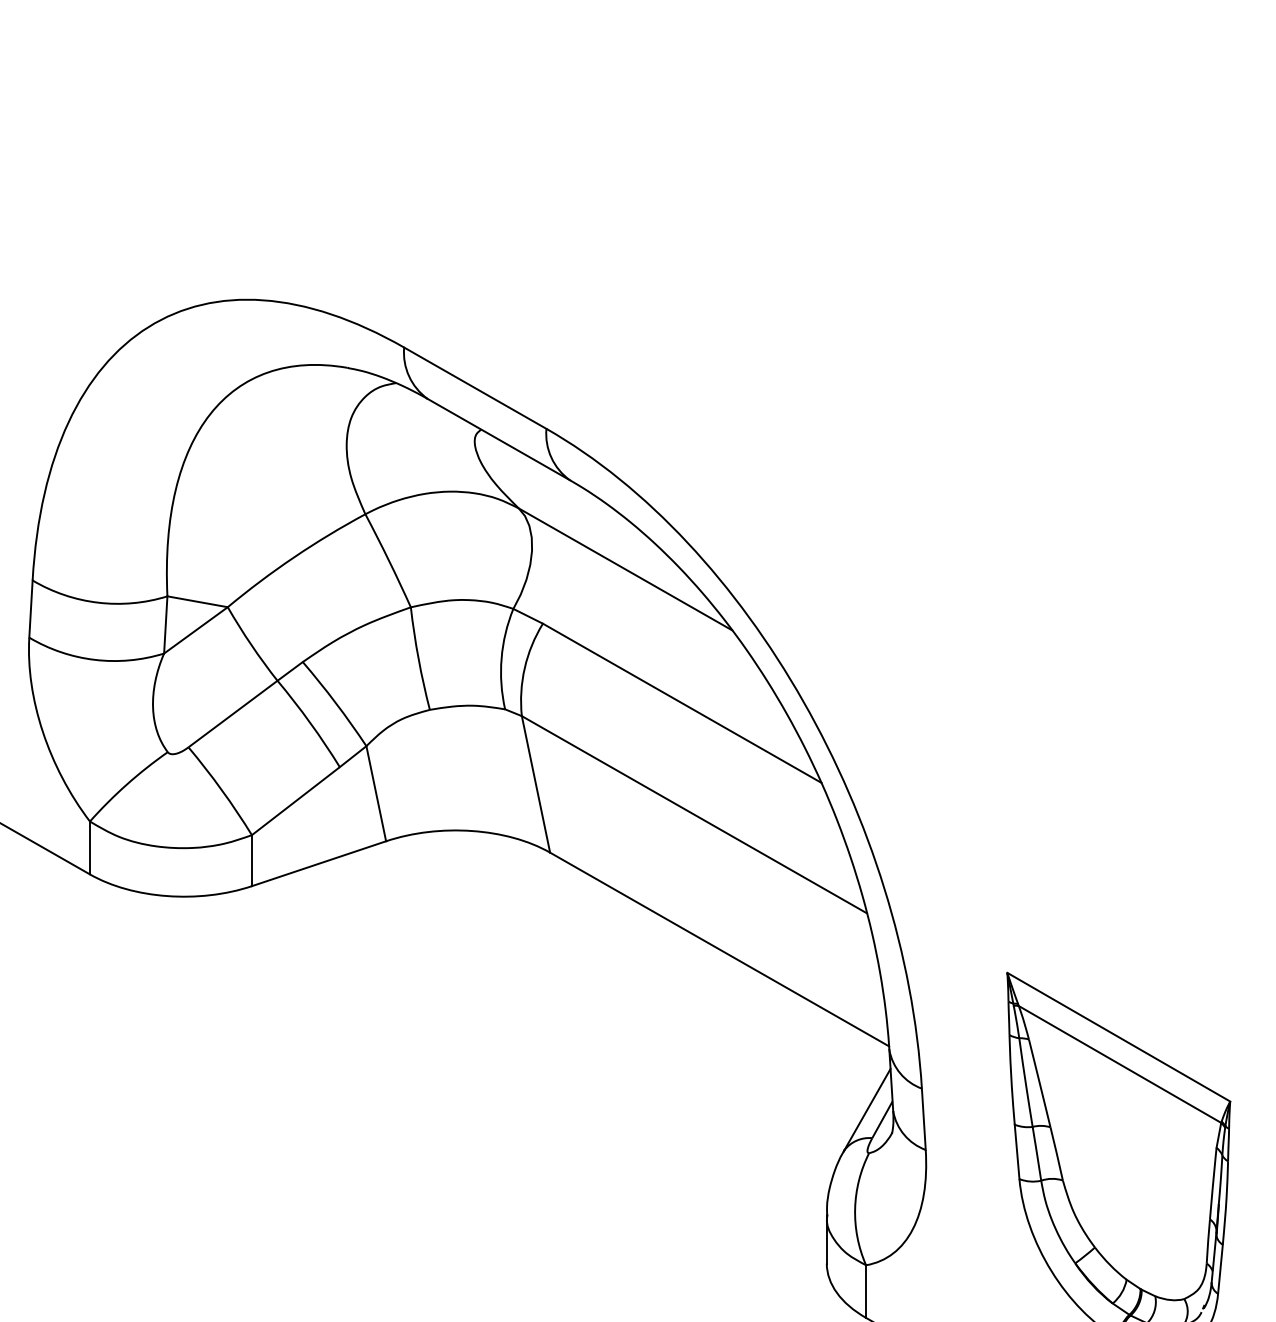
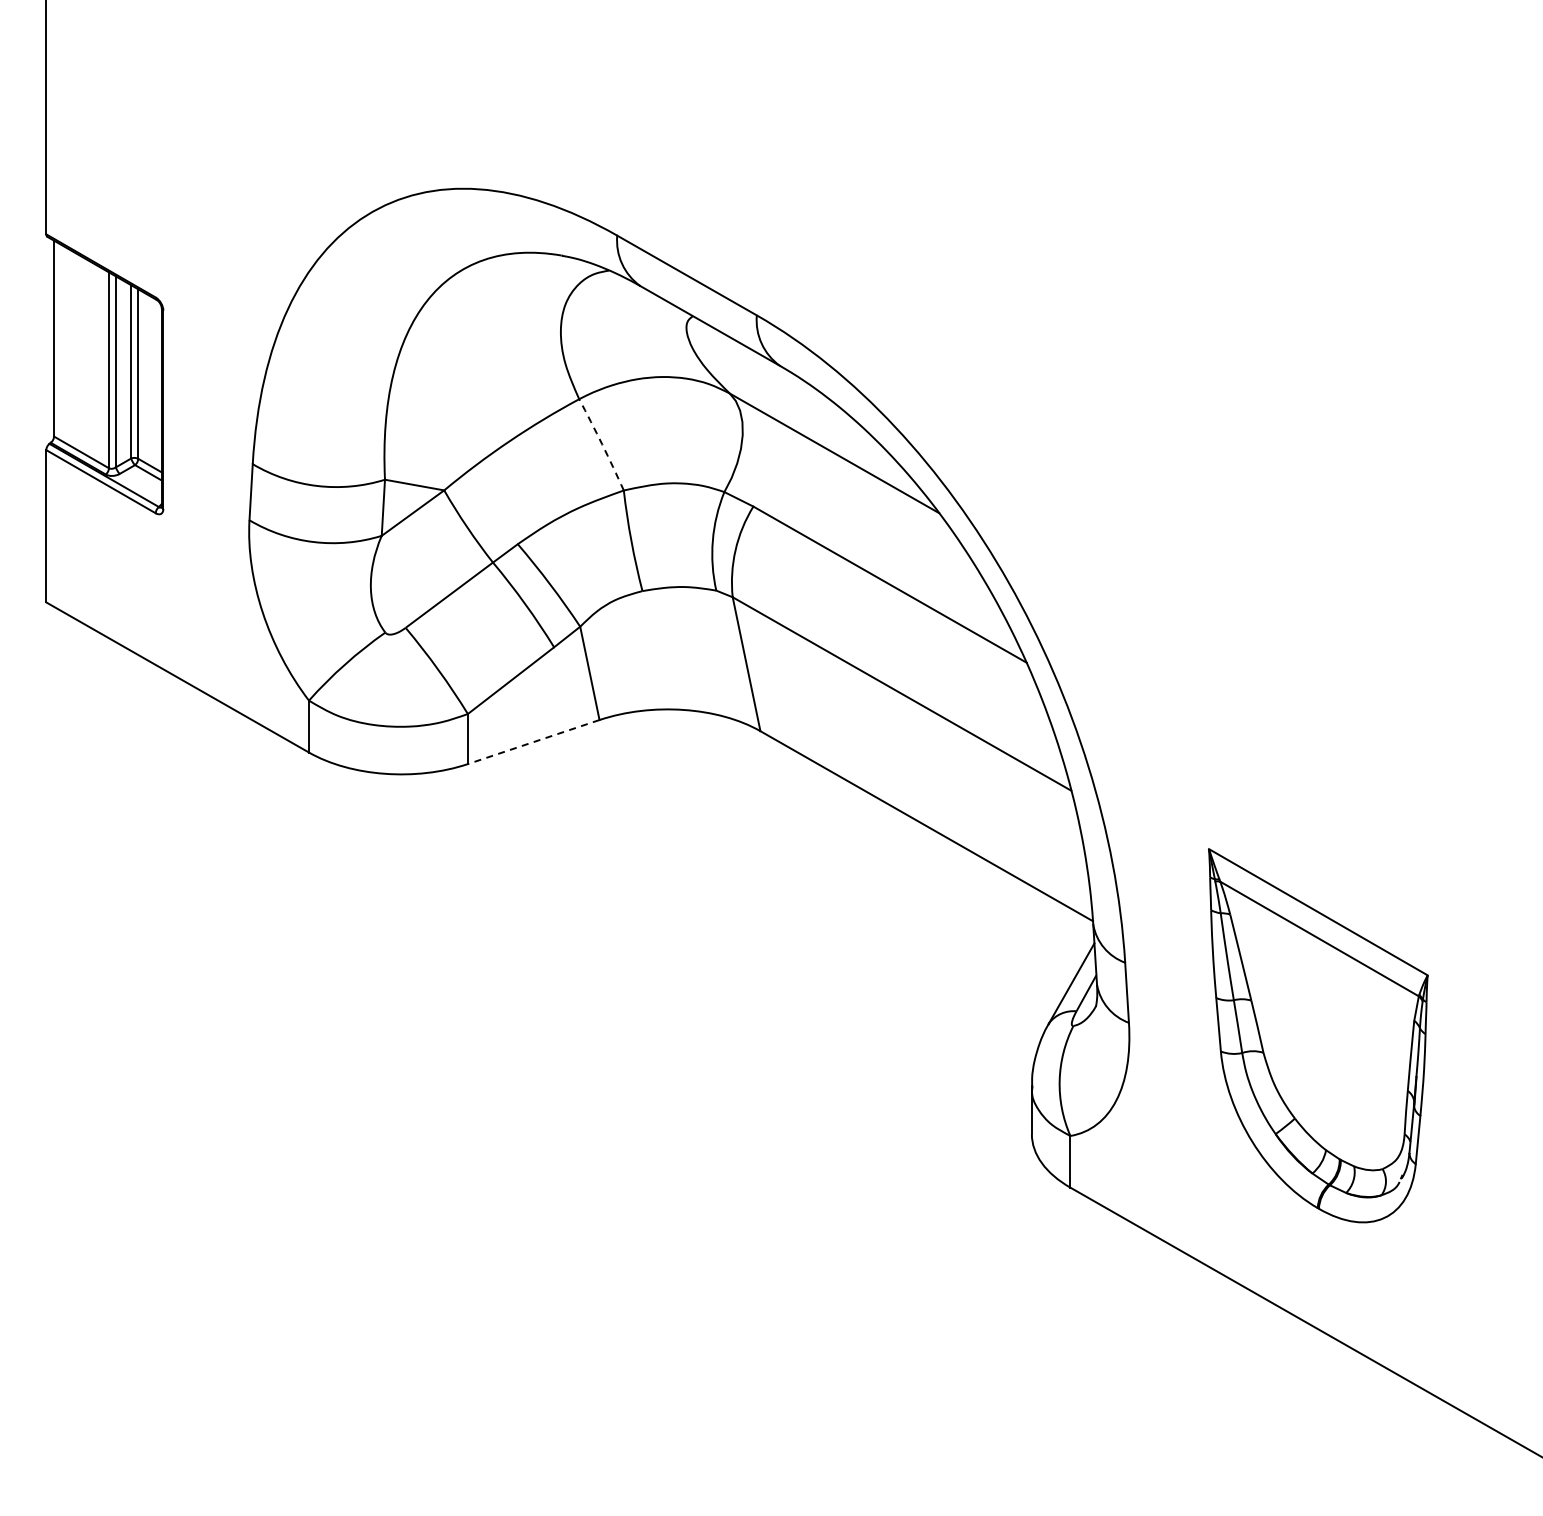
arc: (389, 560) -> (602, 444), solid -> dashed
line: (318, 864) -> (533, 742), solid -> dashed

